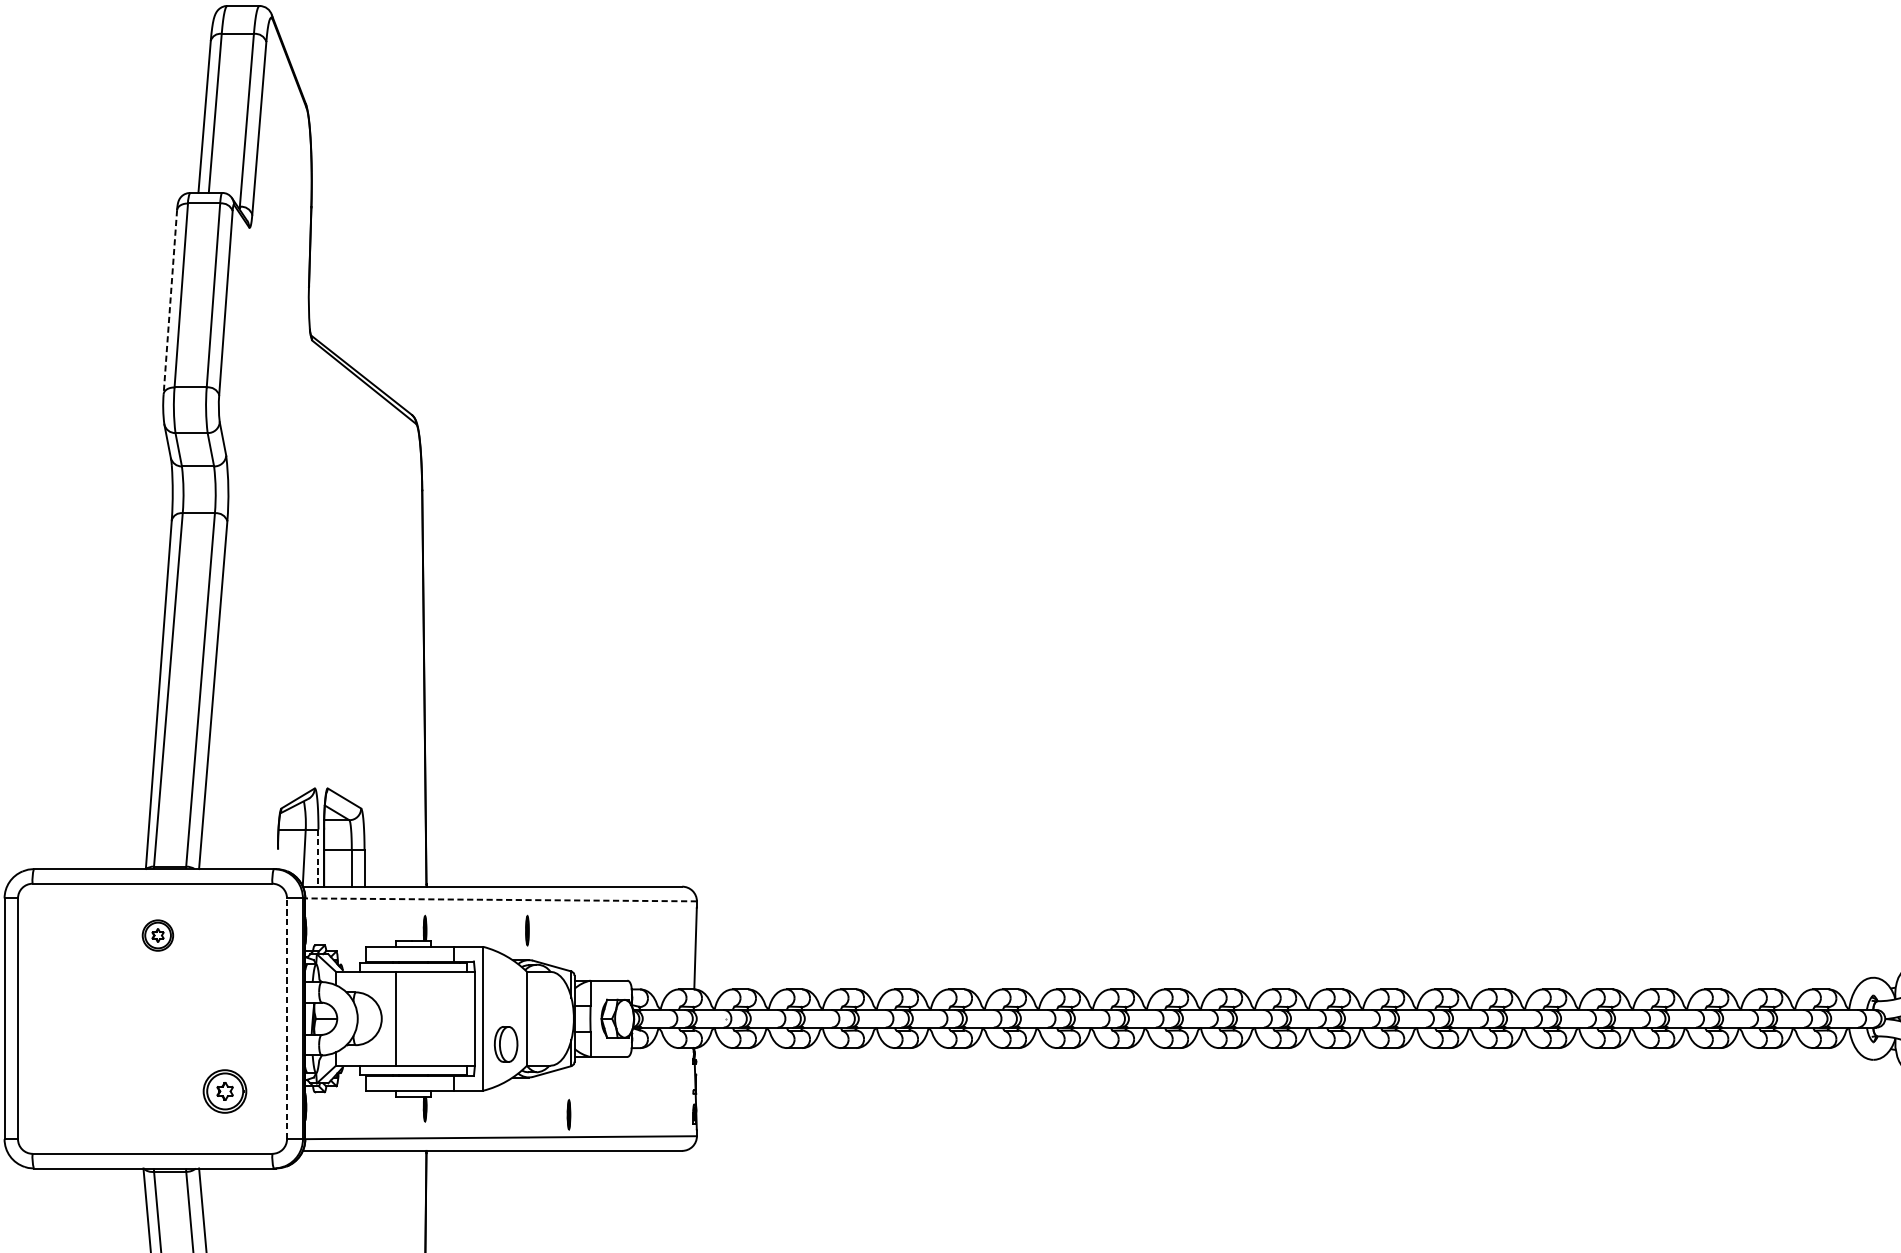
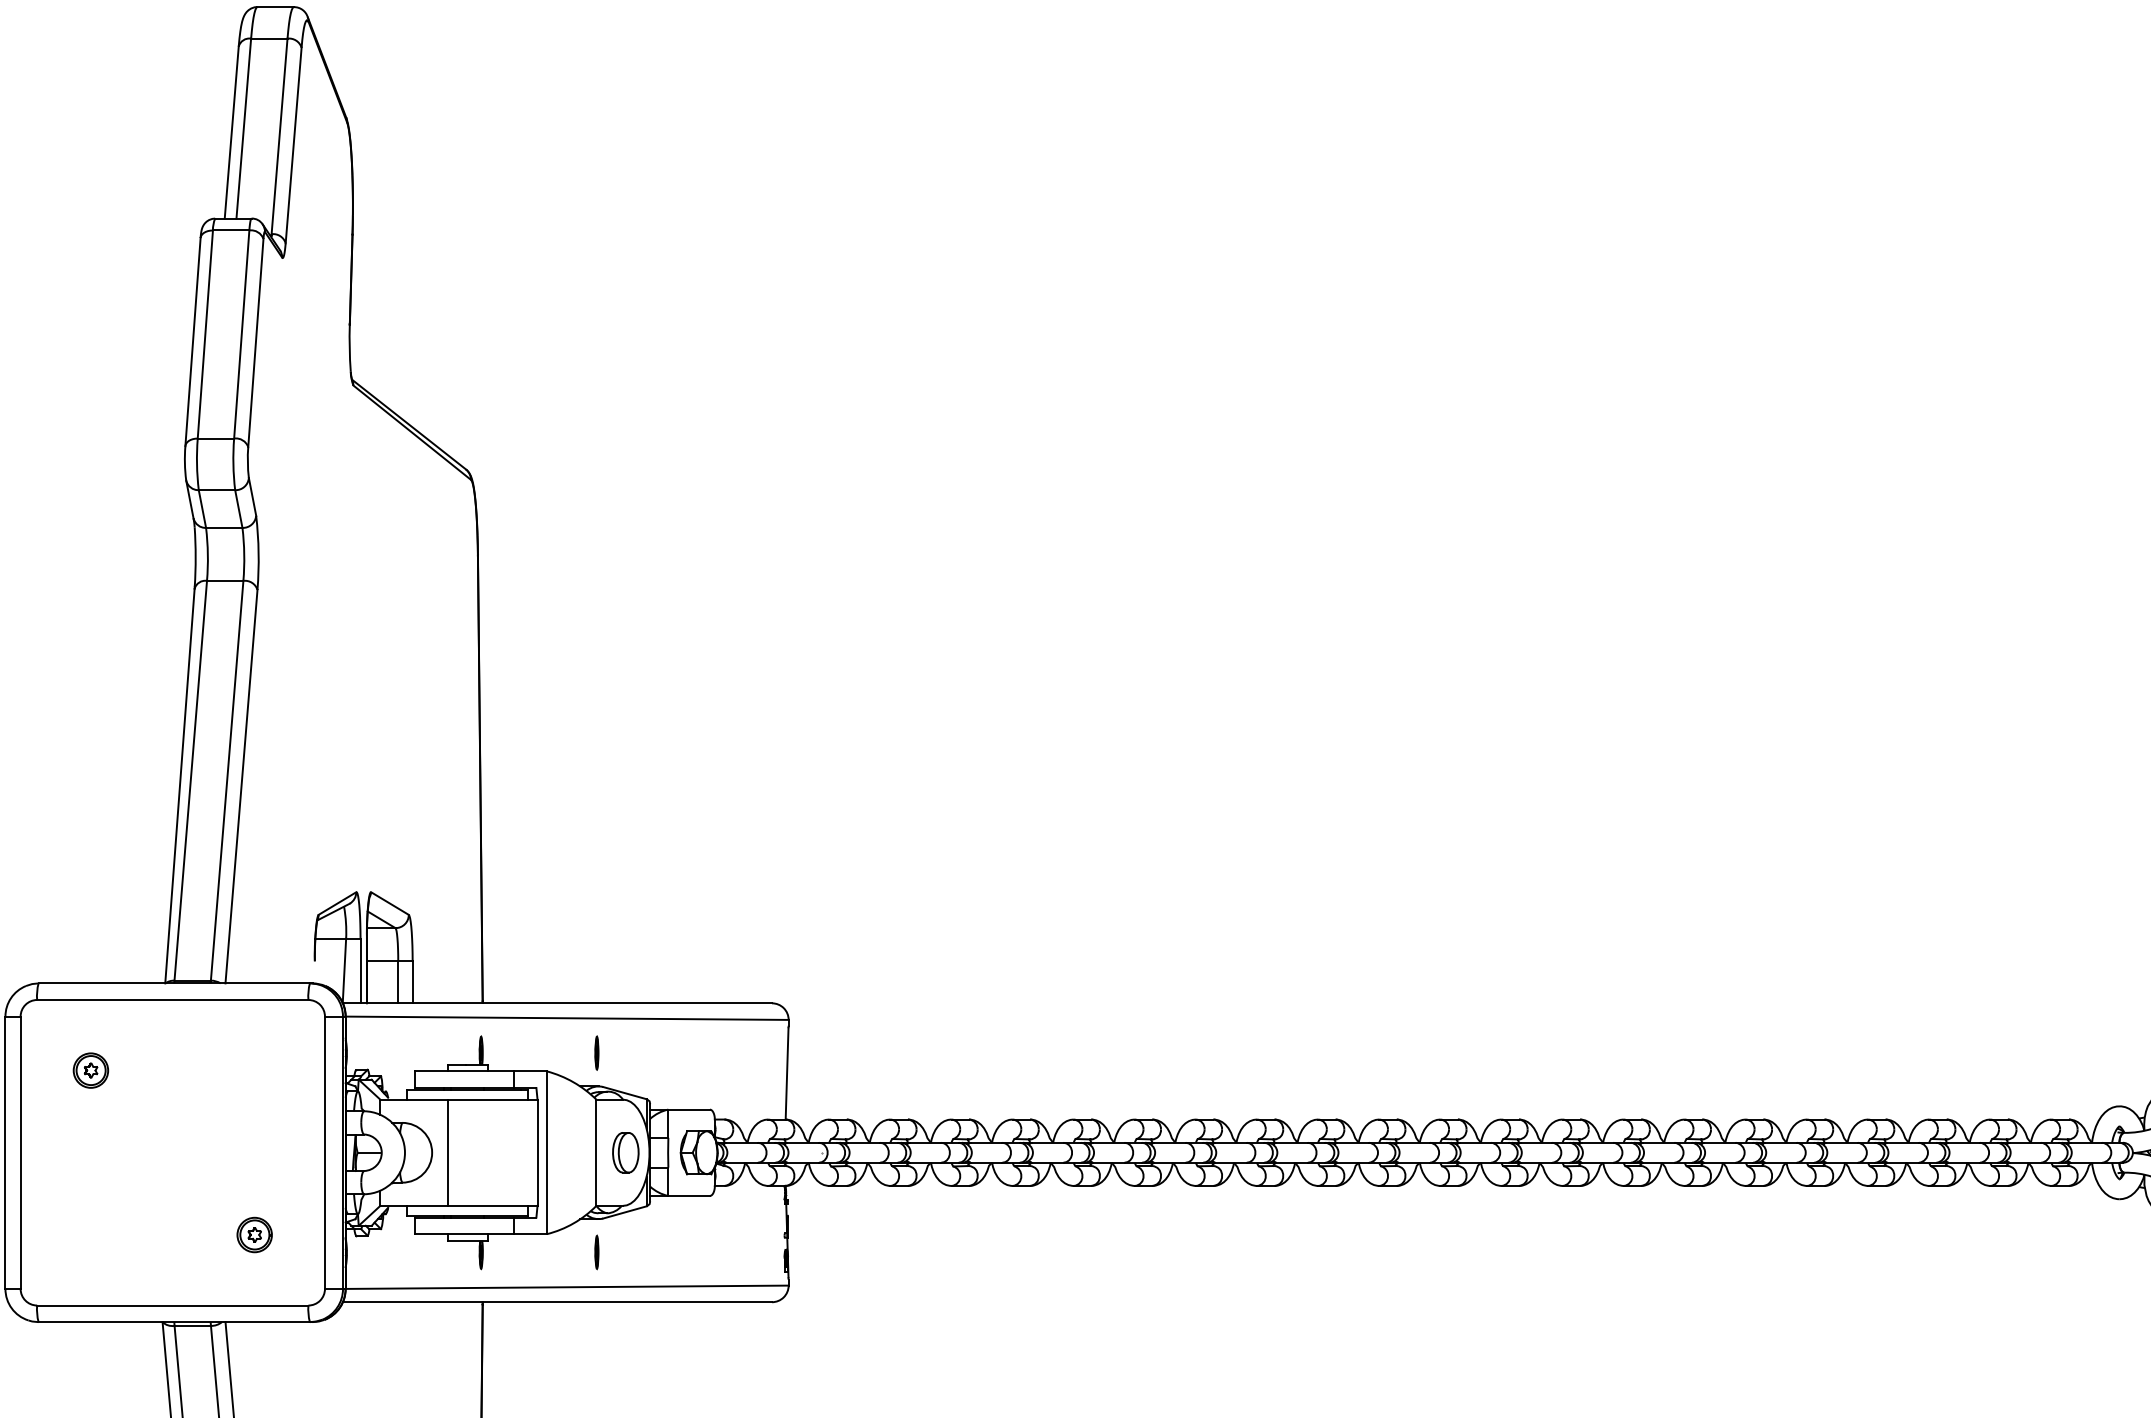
line: (169, 302) -> (192, 342), dashed -> solid
line: (318, 858) -> (360, 971), dashed -> solid
line: (501, 900) -> (567, 1018), dashed -> solid
part: (157, 935) -> (90, 1070), moved
line: (287, 1018) -> (325, 1152), dashed -> solid
part: (505, 1044) -> (625, 1152), moved
part: (224, 1091) -> (254, 1234), size x0.71
part: (568, 1114) -> (596, 1252), moved

